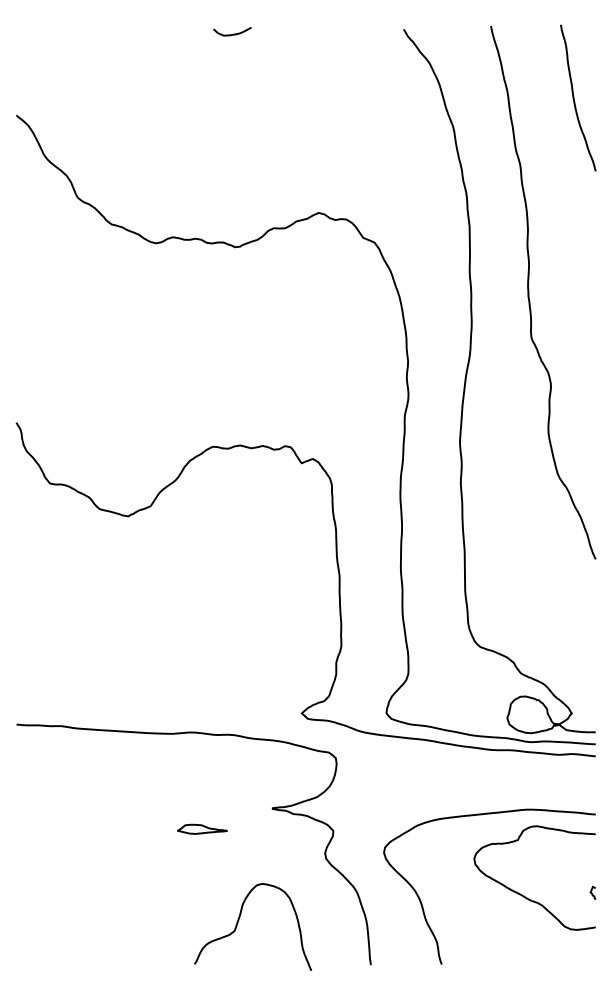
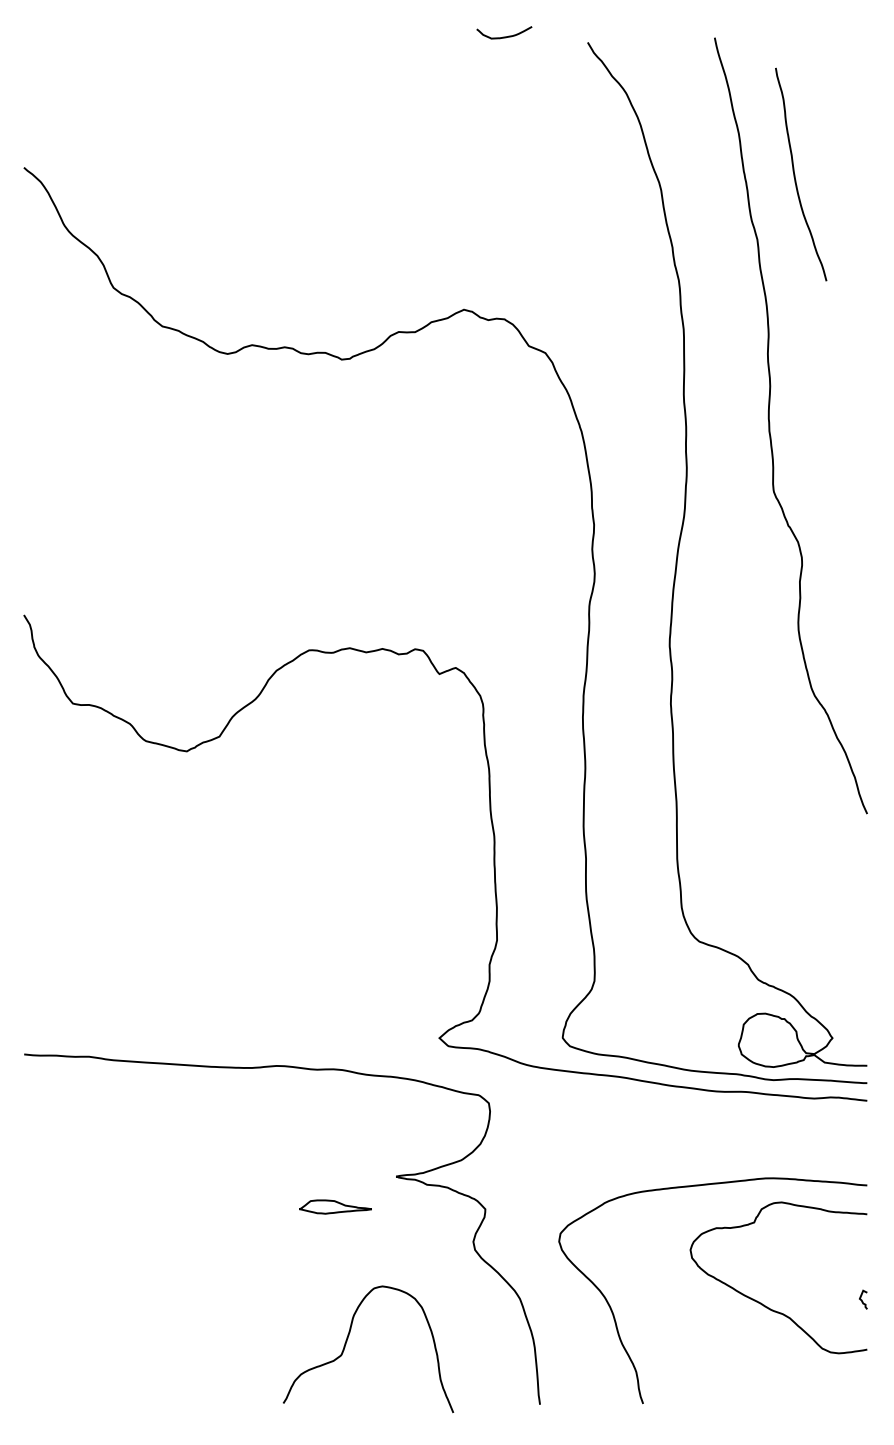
curve: (233, 33) -> (505, 35), moved
curve: (574, 97) -> (795, 173), moved
part: (202, 828) -> (335, 1205), moved

